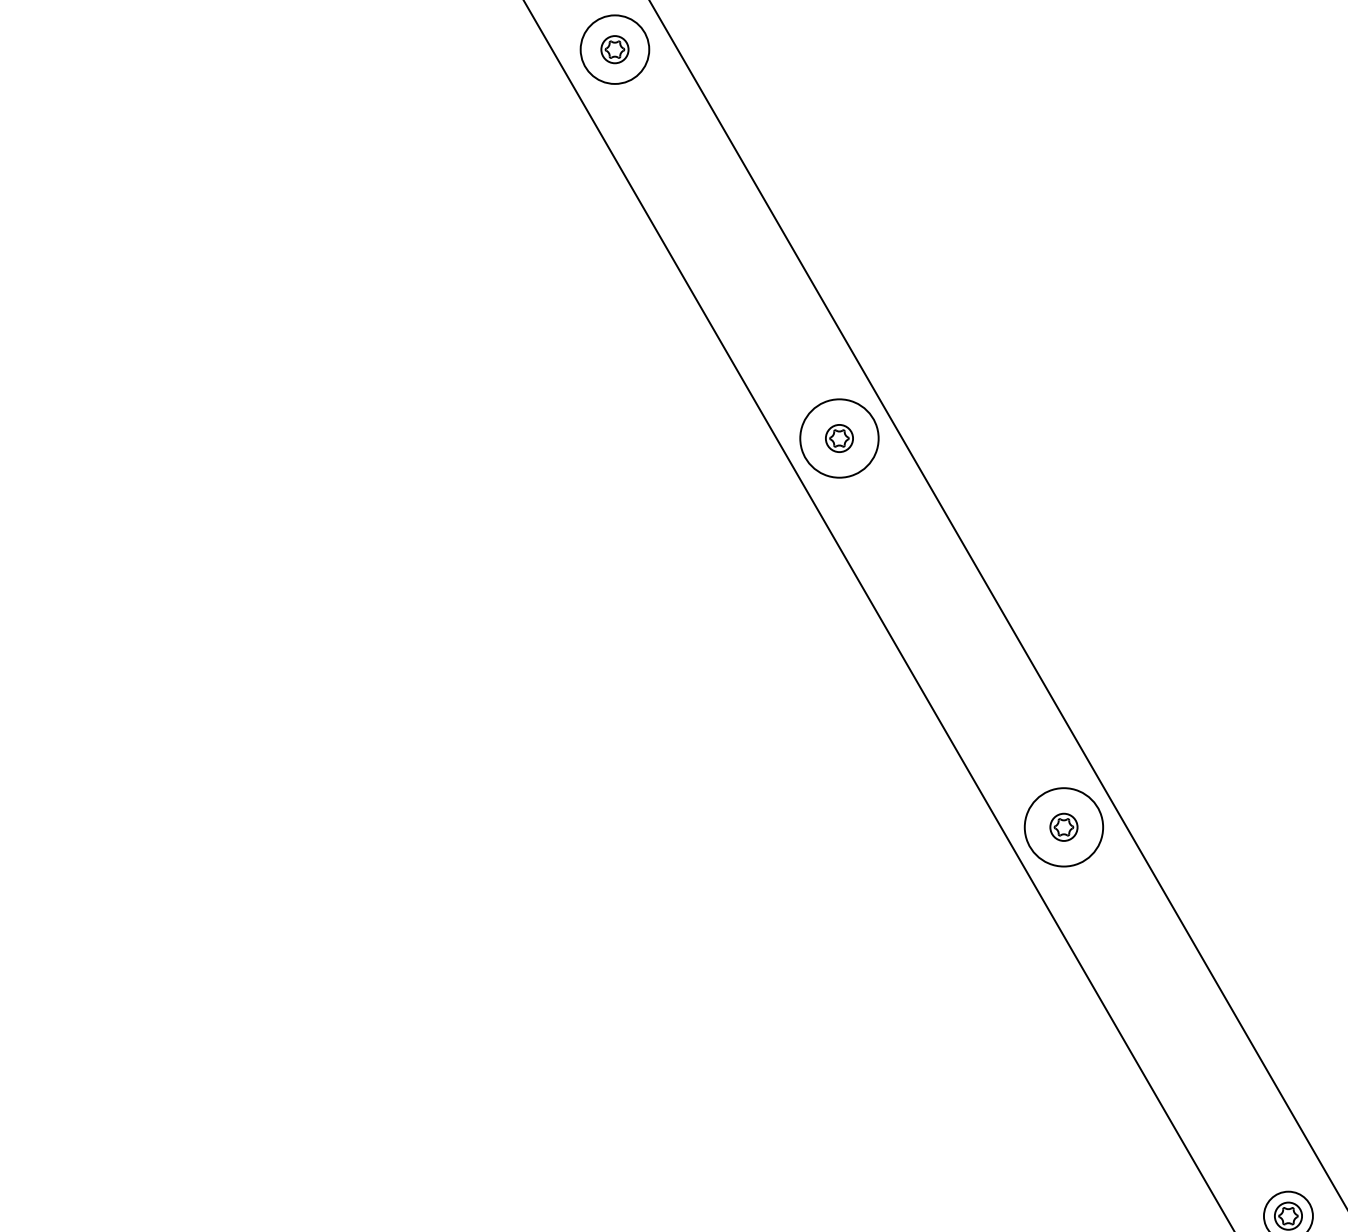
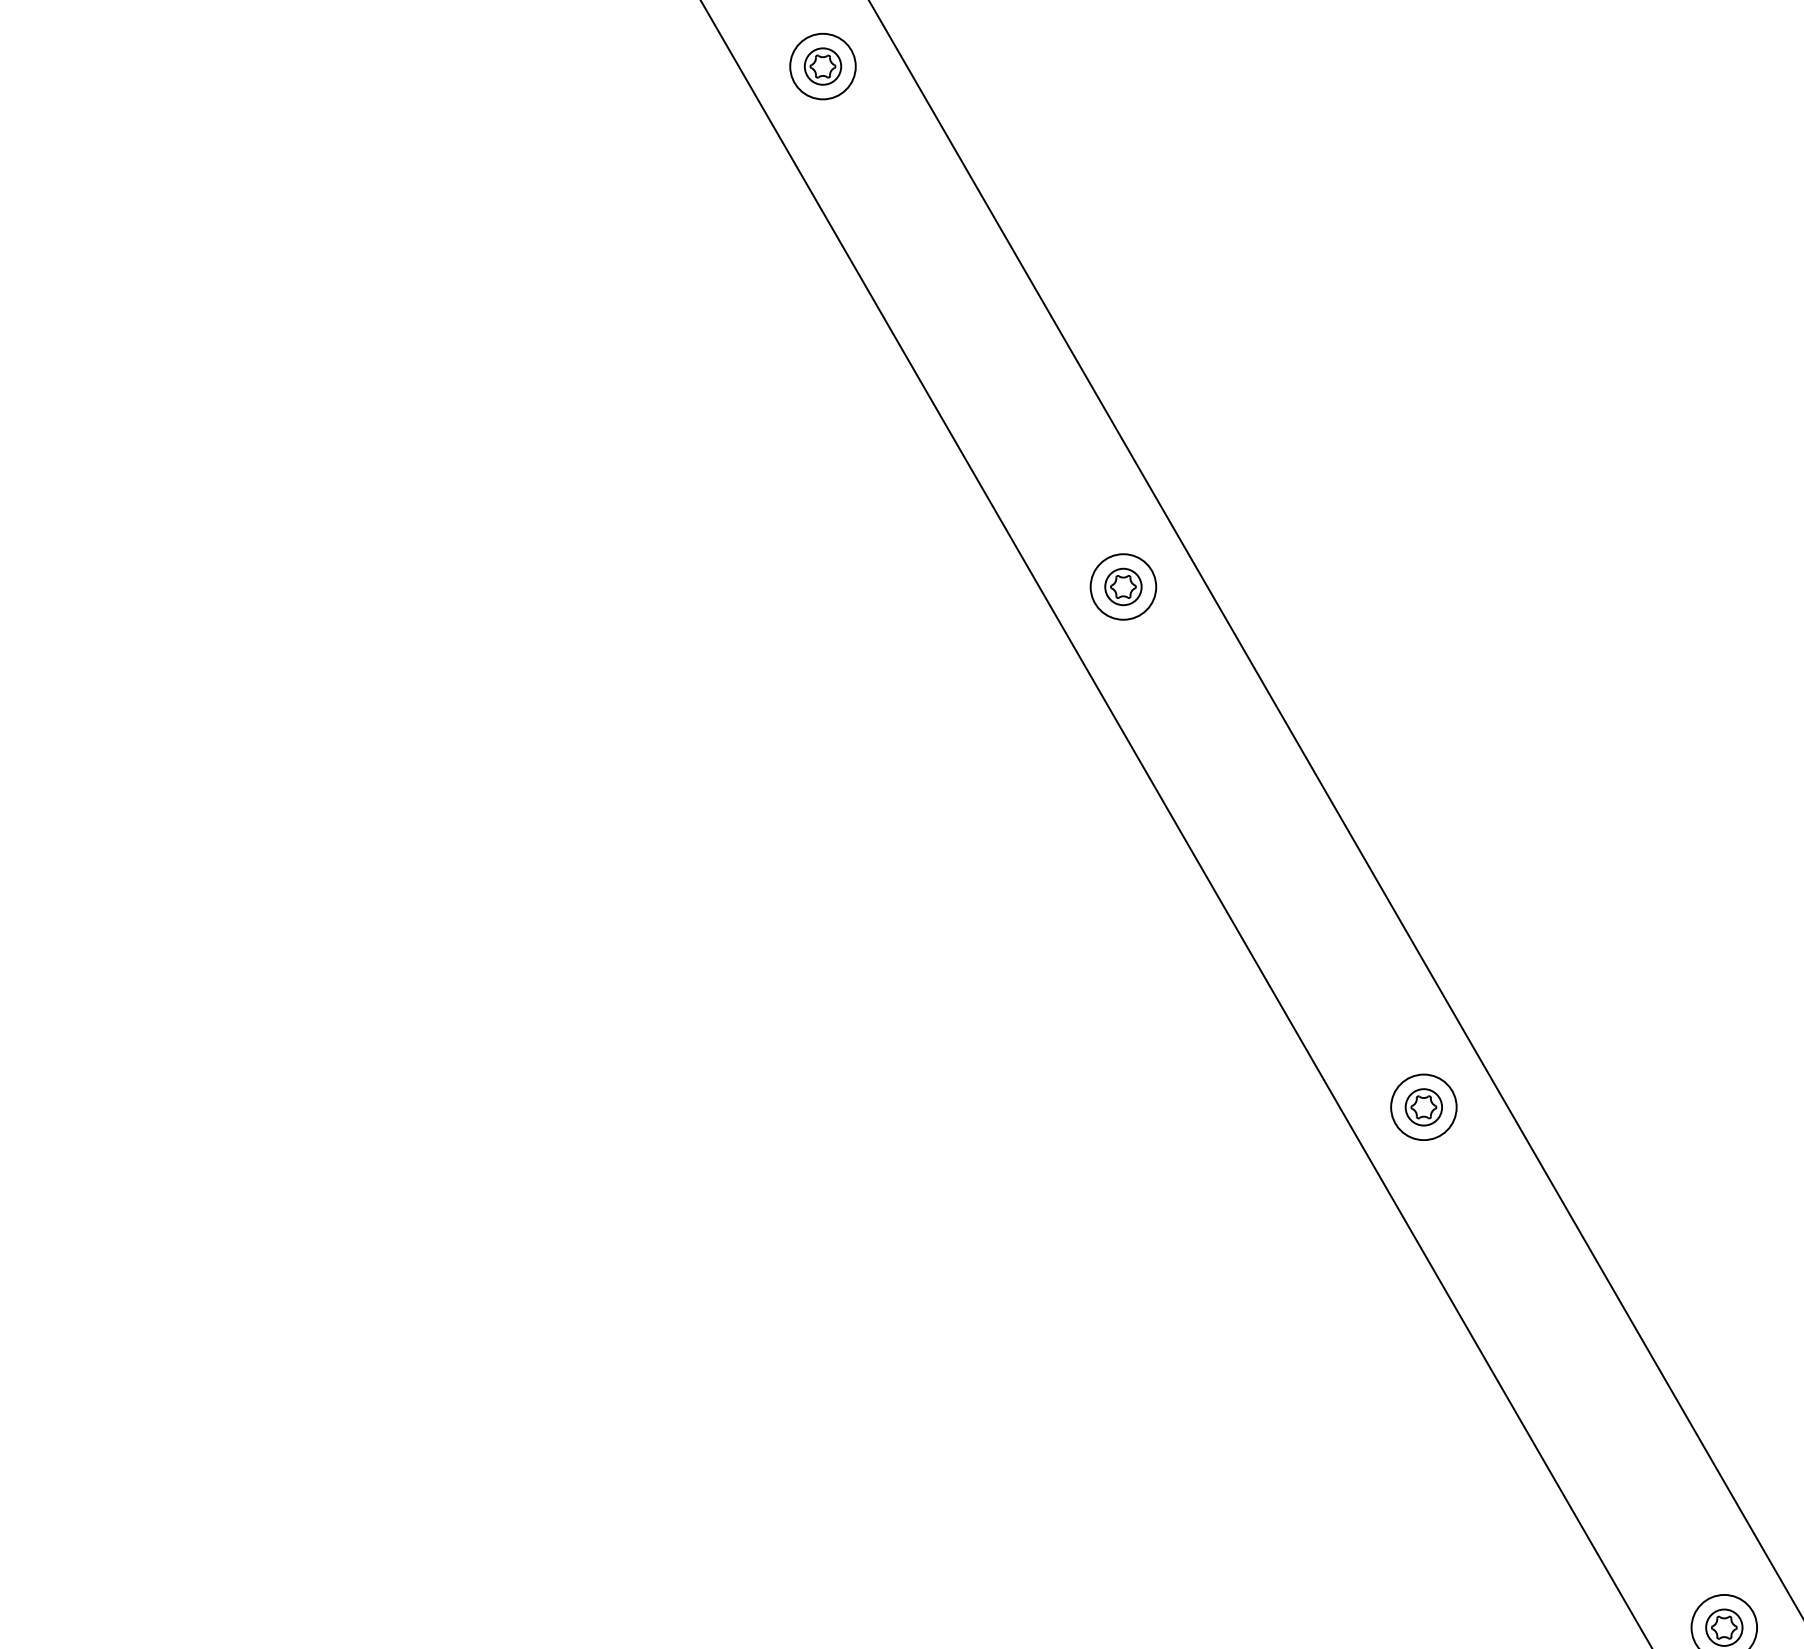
circle: (614, 49) -> (822, 66), size x0.71
circle: (838, 438) -> (1122, 586), size x0.62
circle: (1063, 826) -> (1423, 1106), size x0.62

